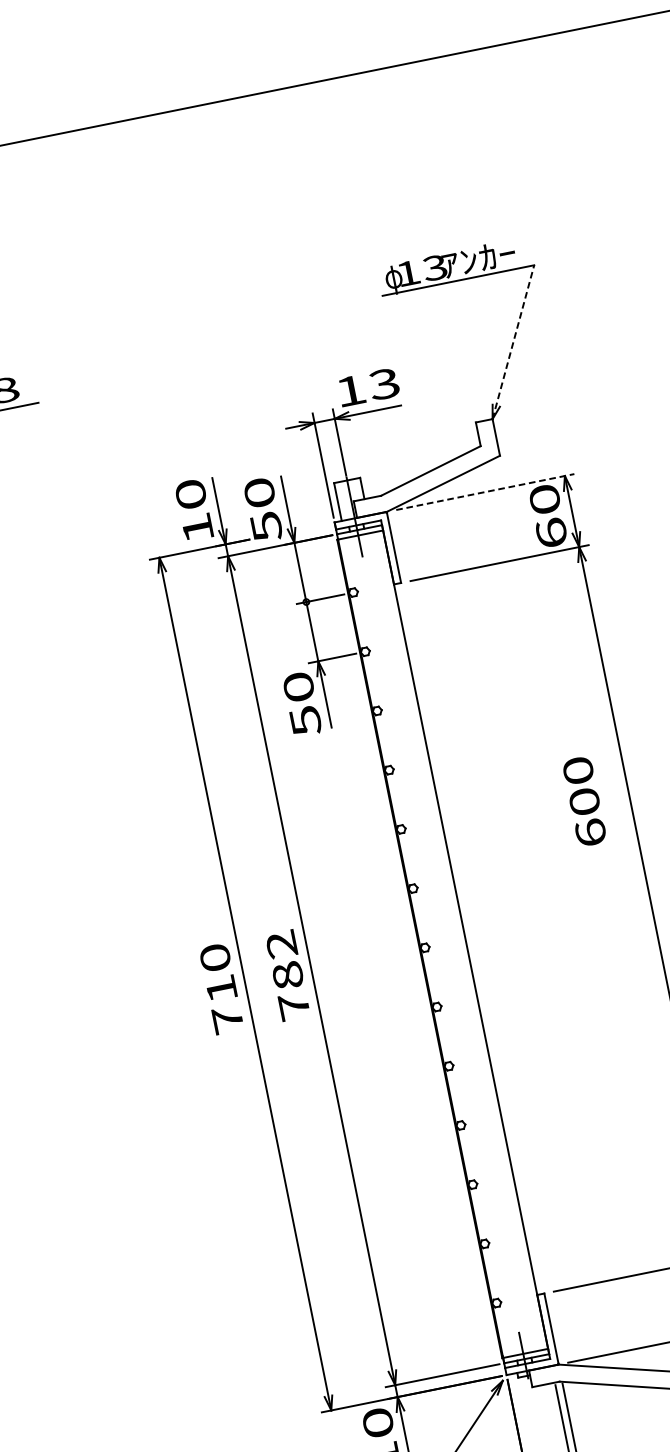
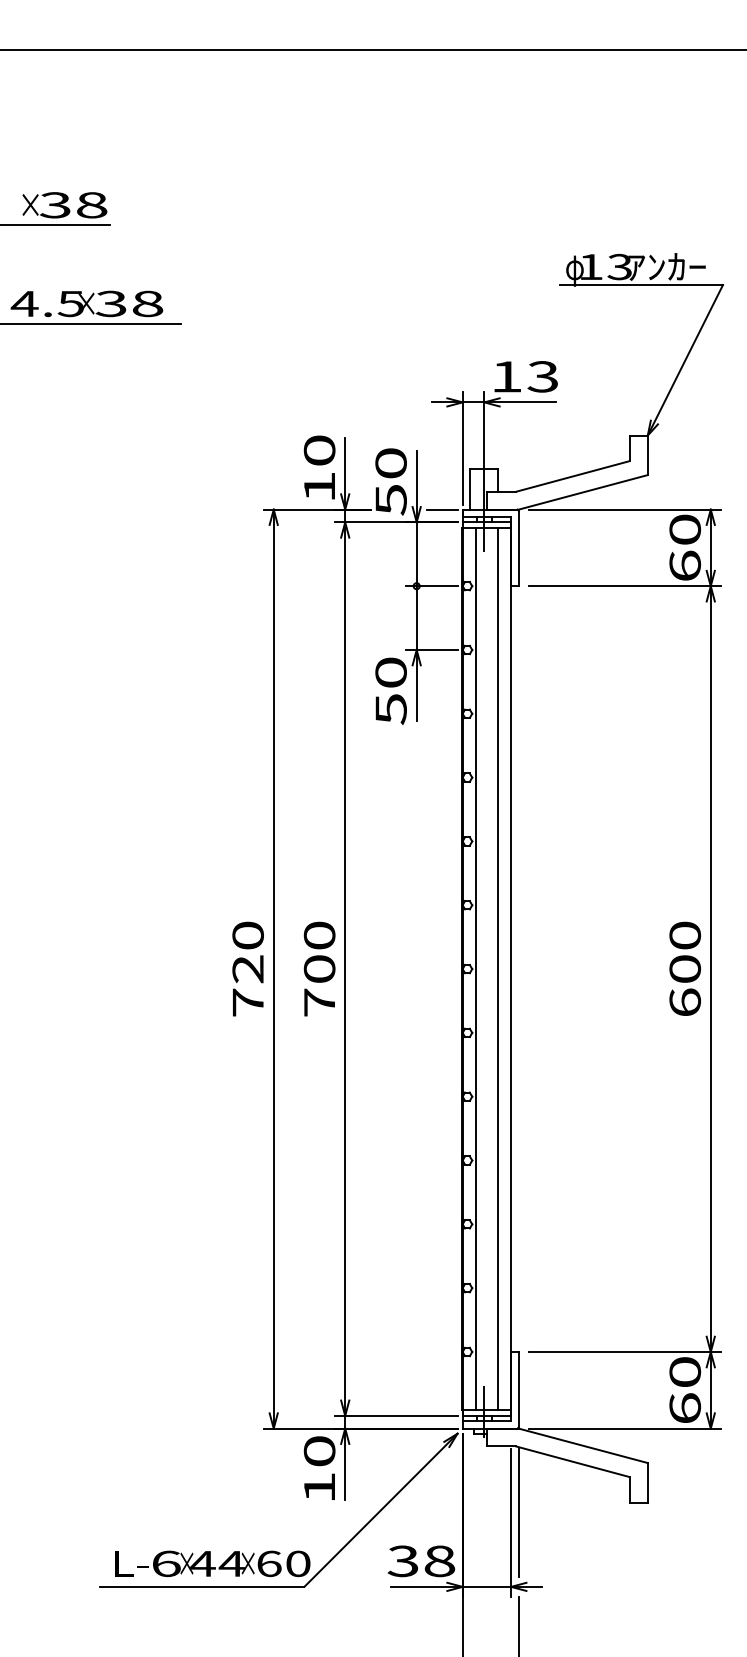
line: (513, 341) -> (685, 359), dashed -> solid
line: (485, 491) -> (625, 509), dashed -> solid
line: (315, 526) -> (441, 509), added
text: (583, 801) -> (684, 968), moved
line: (453, 942) -> (497, 969), added
line: (433, 946) -> (476, 969), added
text: (284, 959) -> (319, 951), 782 -> 700
text: (221, 989) -> (247, 969), 710 -> 720

